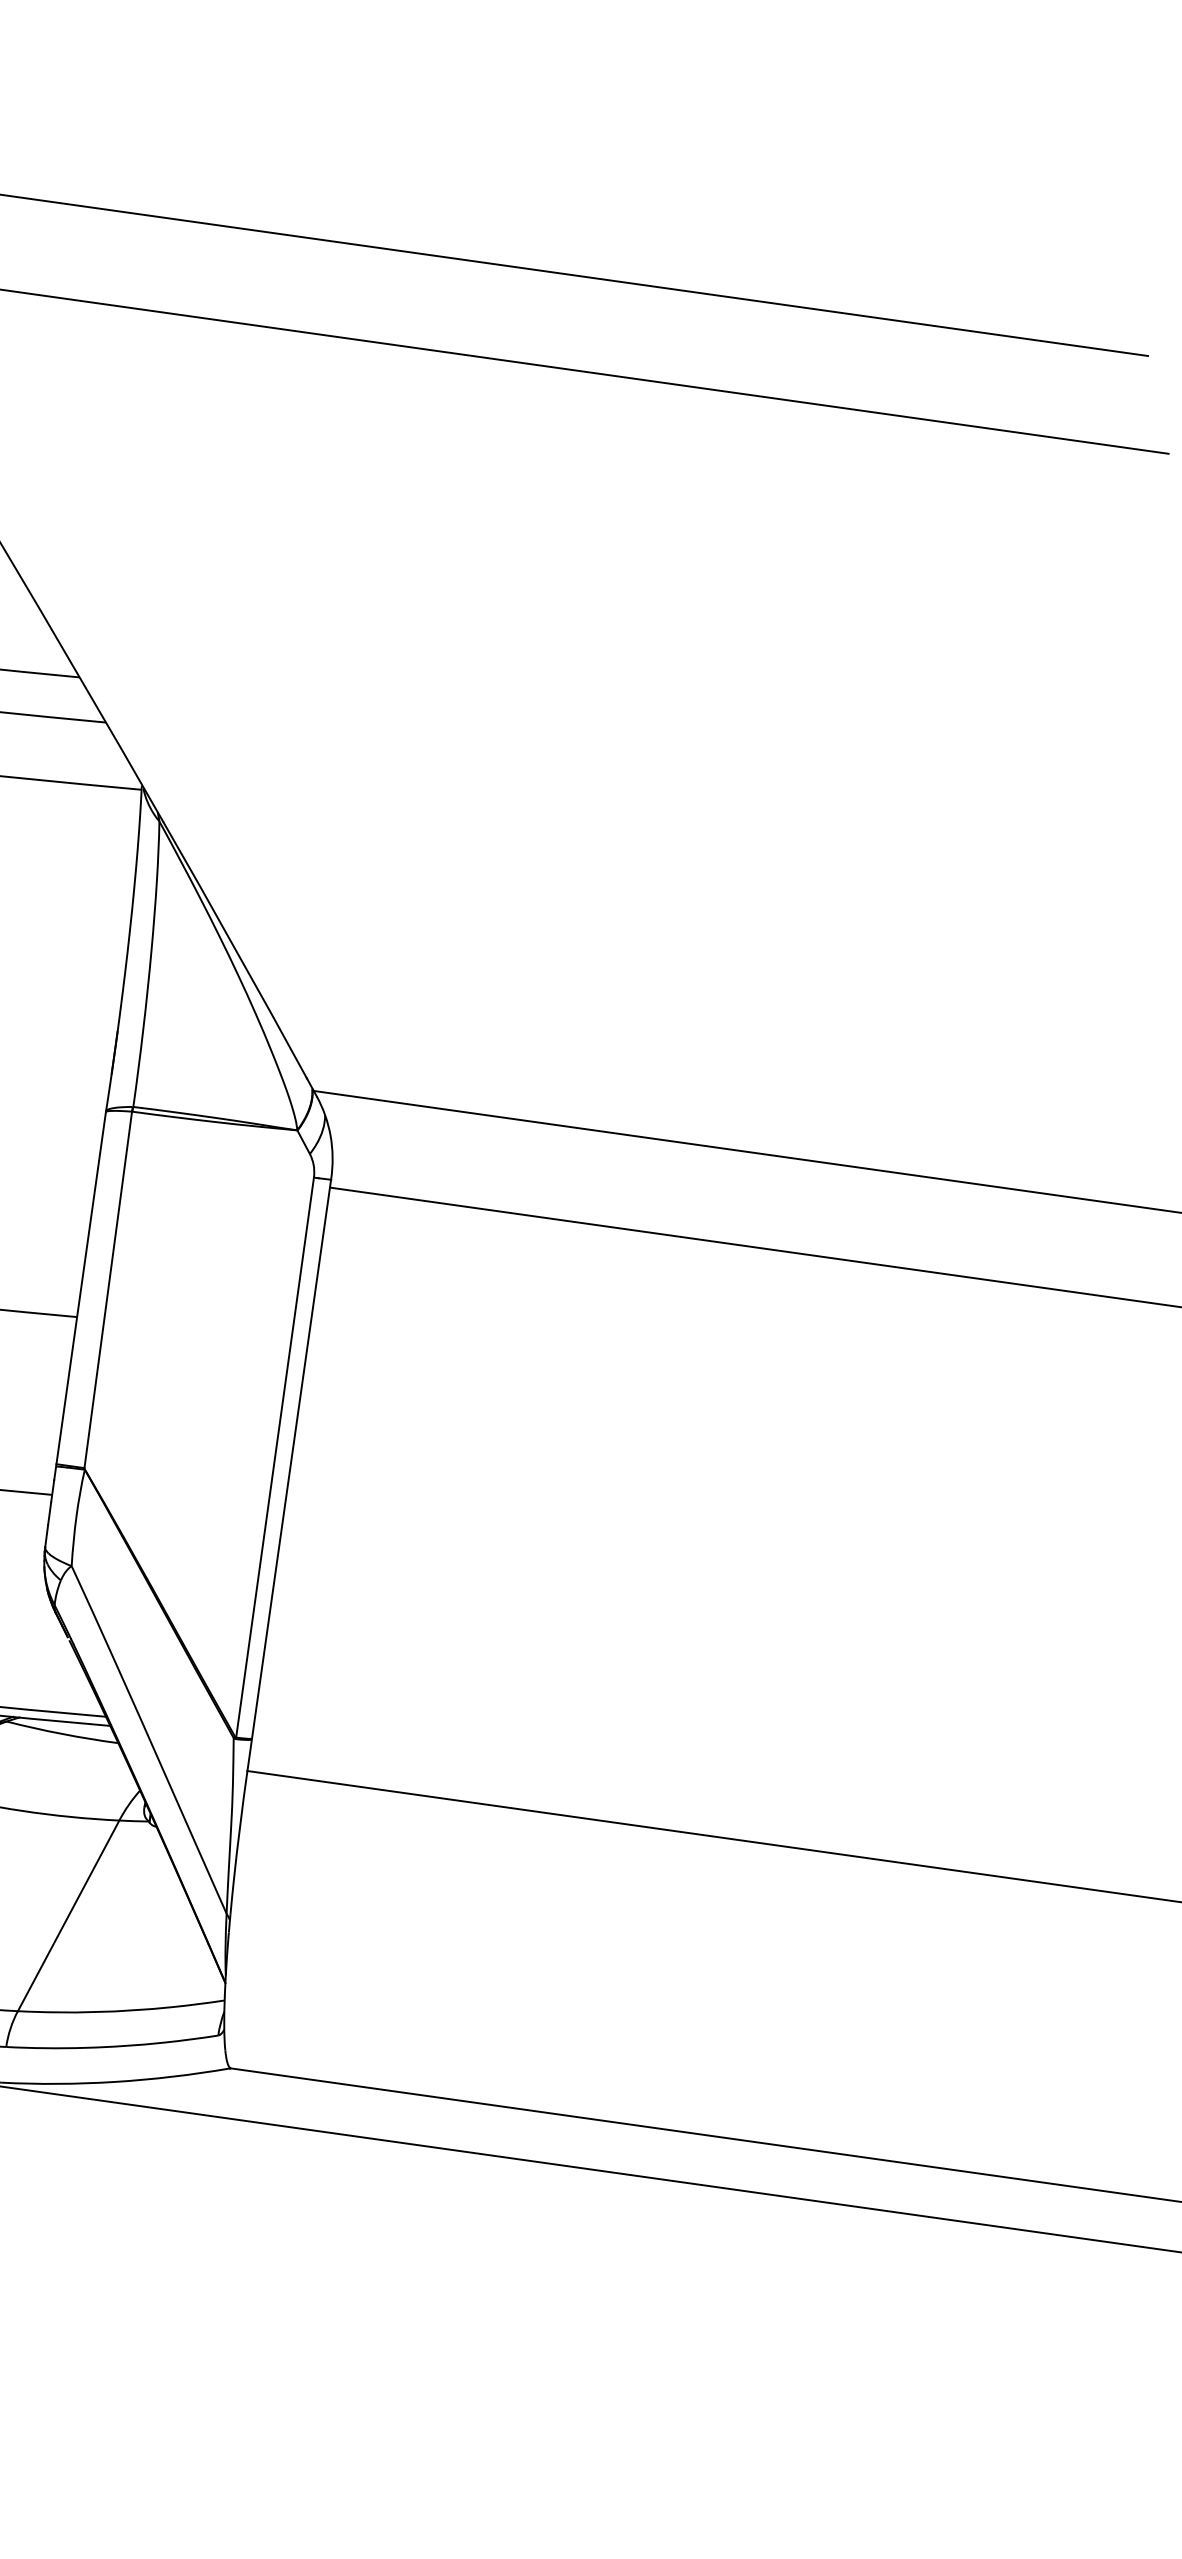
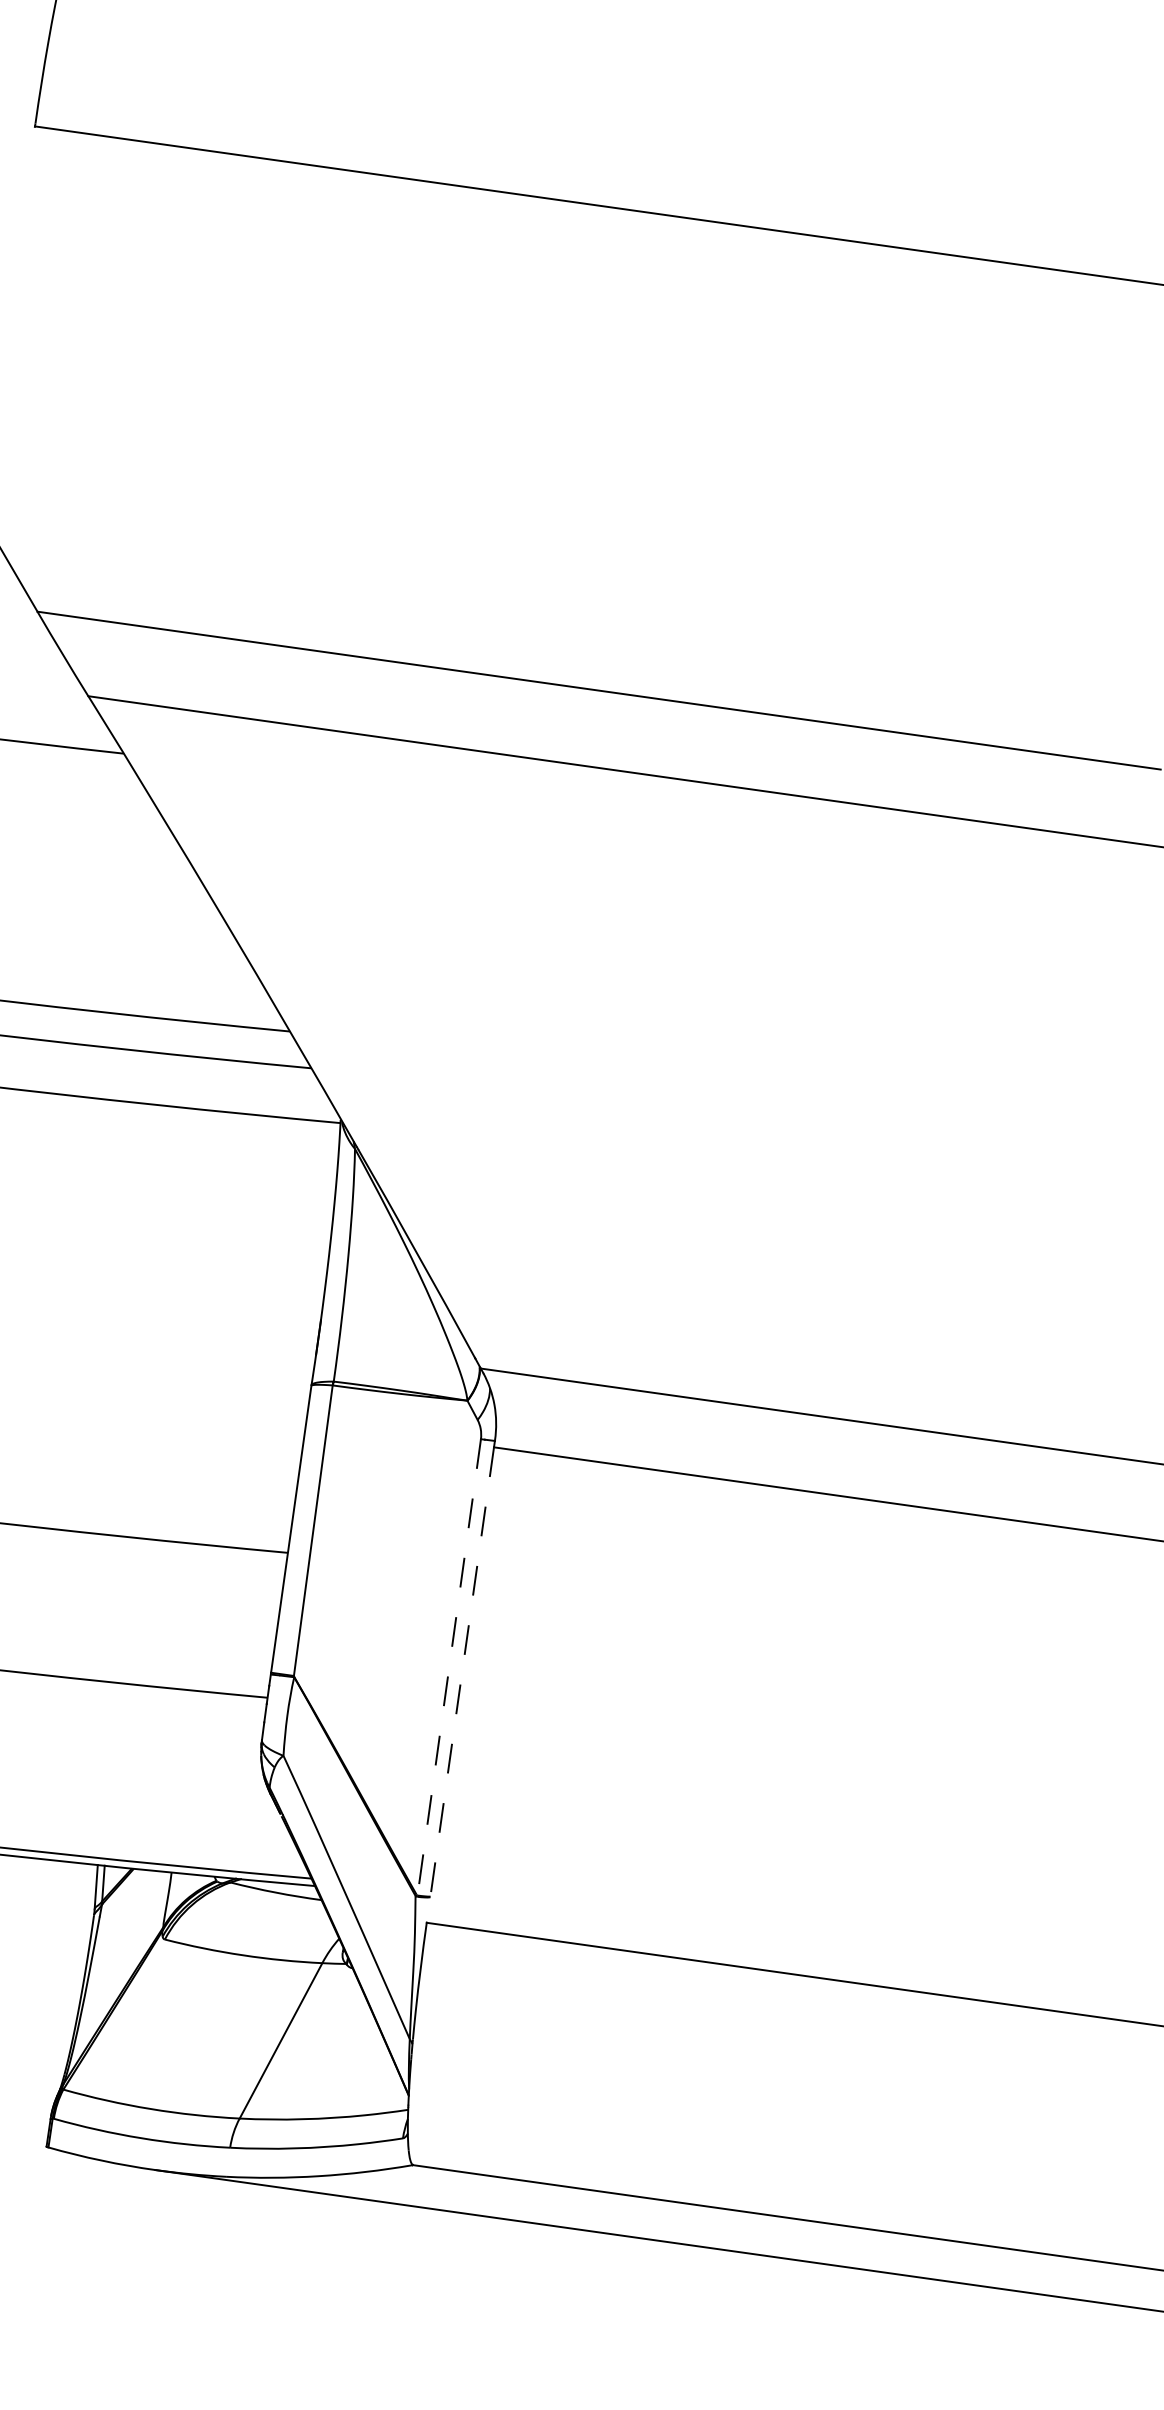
line: (275, 1457) -> (449, 1667), solid -> dashed
line: (288, 1479) -> (460, 1685), solid -> dashed

